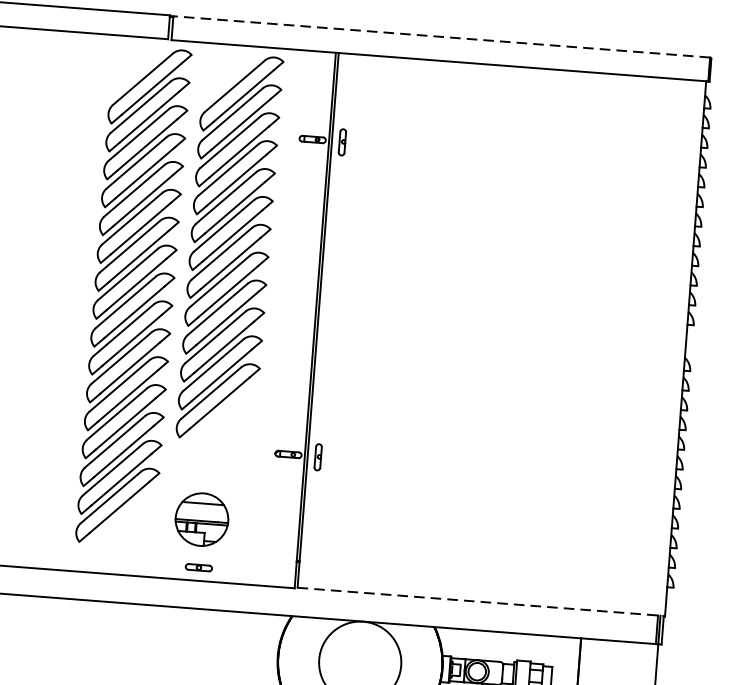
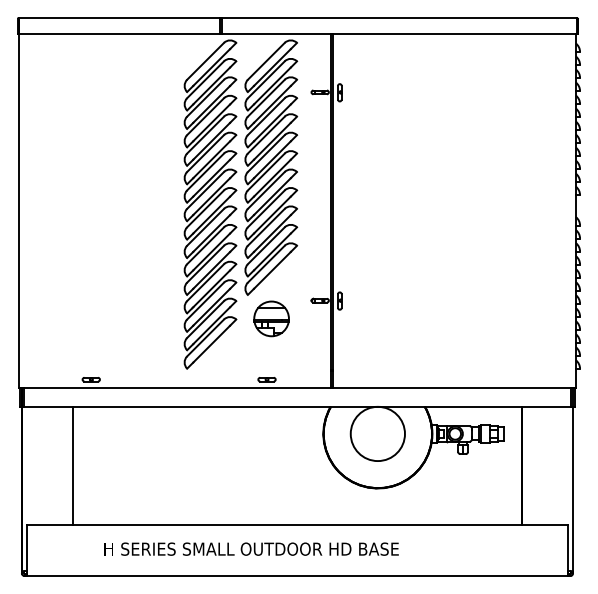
line: (441, 36) -> (399, 18), dashed -> solid
part: (201, 519) -> (271, 318), moved
line: (479, 601) -> (453, 387), dashed -> solid

